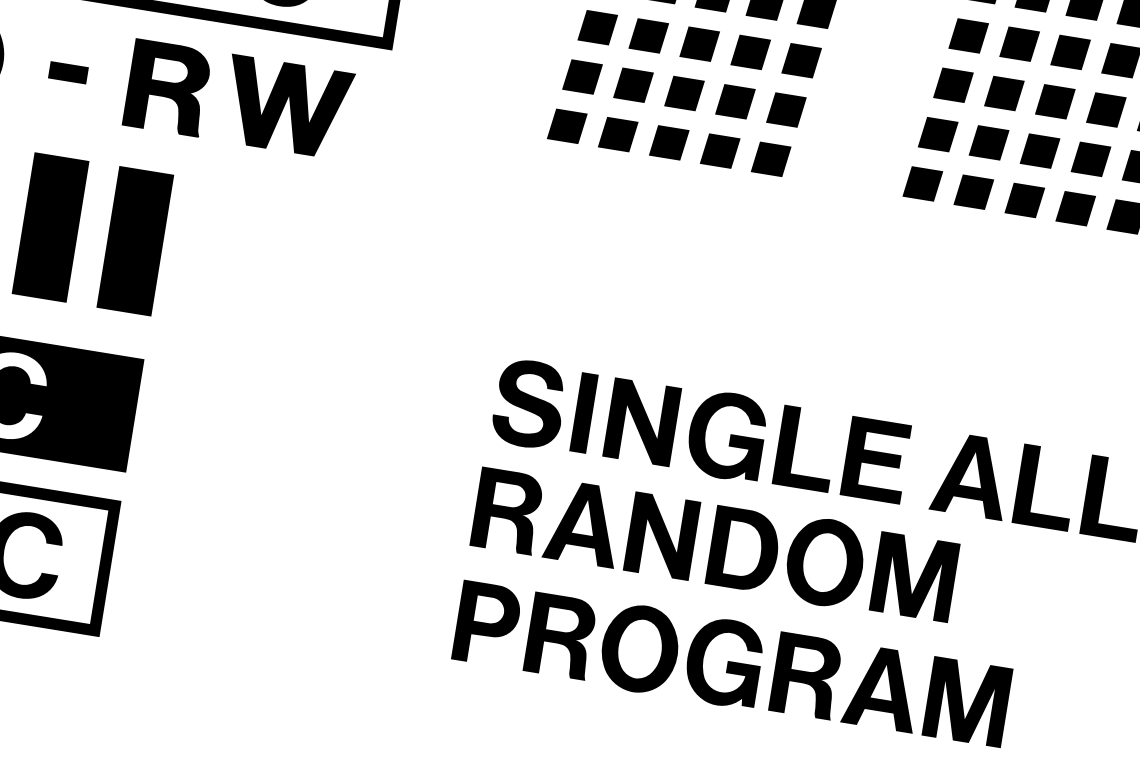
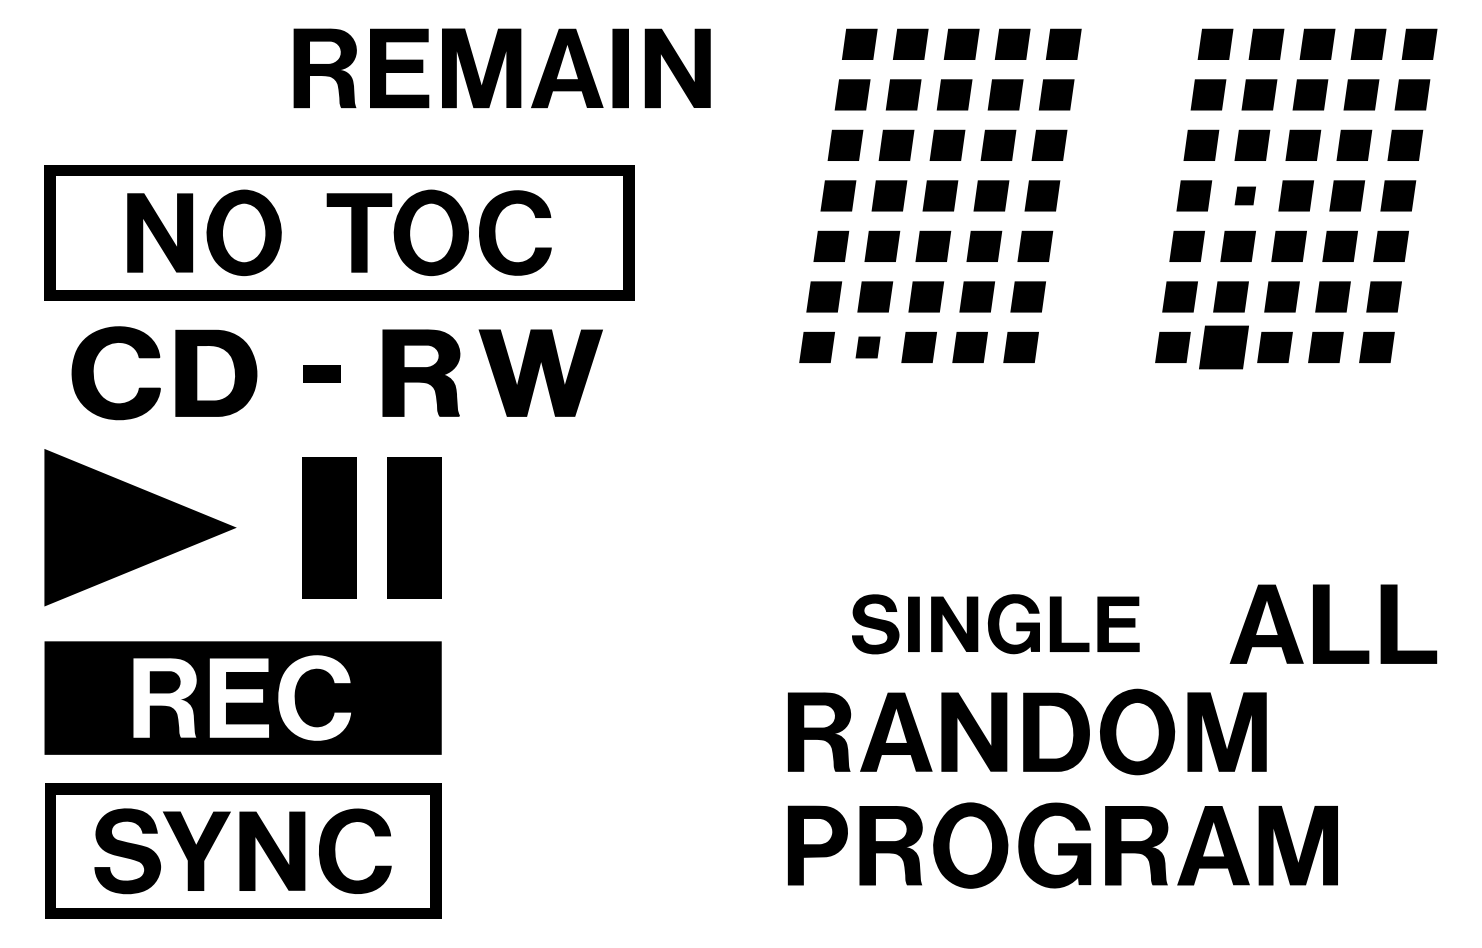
part: (1019, 43) -> (1245, 195), size x0.6
part: (617, 134) -> (867, 347), size x0.7
part: (973, 192) -> (1223, 347), size x1.4
part: (700, 432) -> (995, 624), size x0.7

